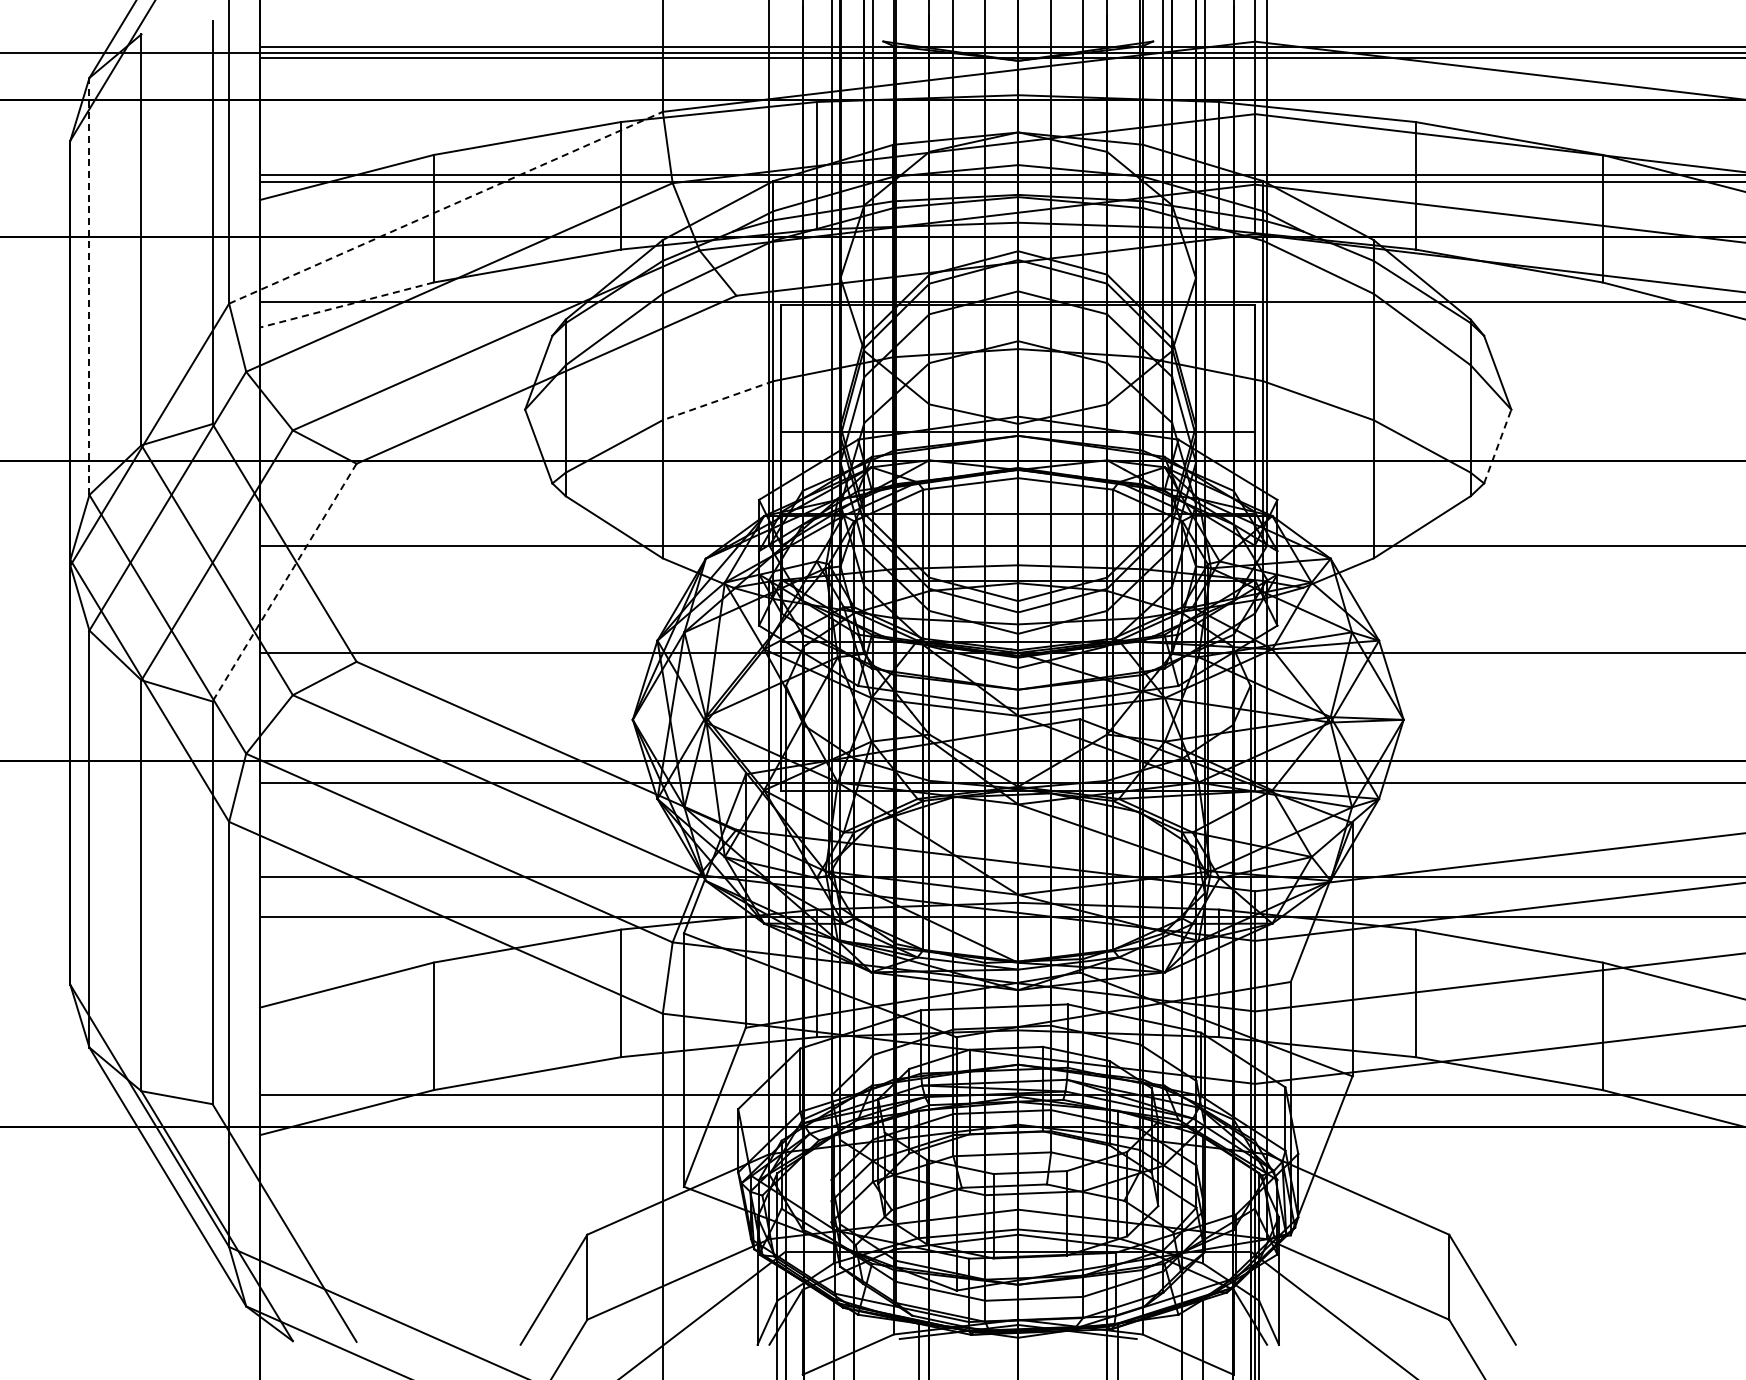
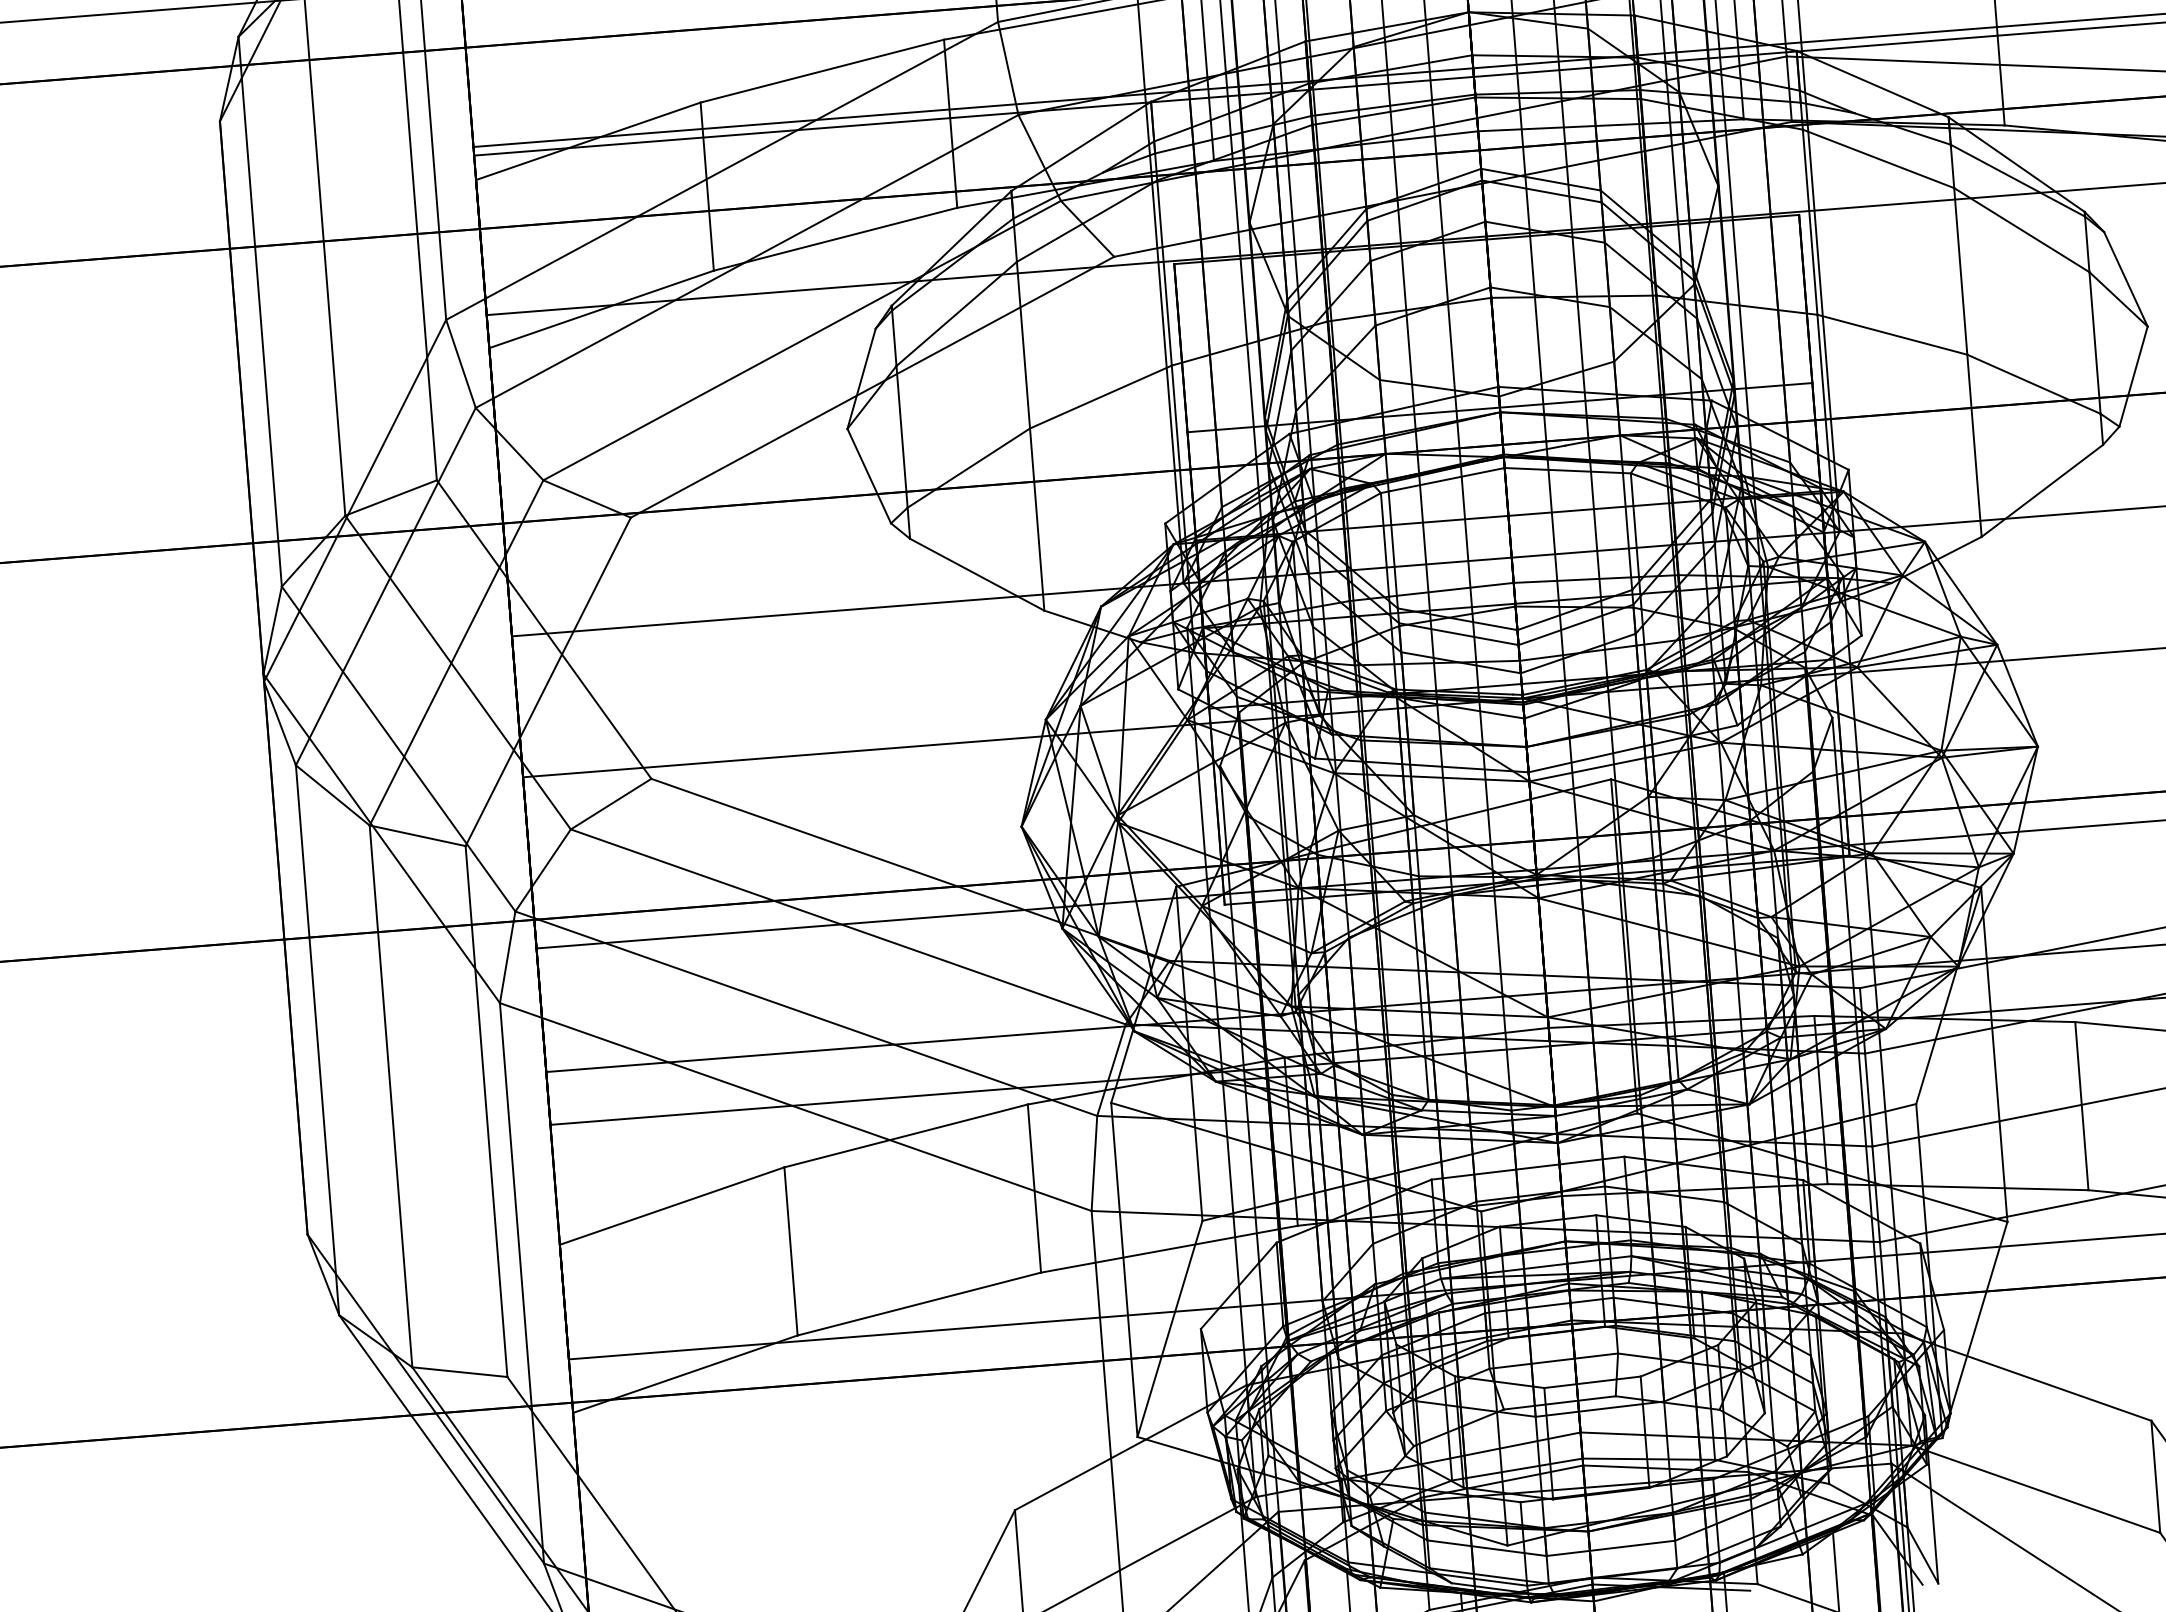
line: (446, 207) -> (722, 170), dashed -> solid
line: (89, 286) -> (260, 311), dashed -> solid
line: (346, 305) -> (601, 310), dashed -> solid
line: (718, 400) -> (1101, 396), dashed -> solid
line: (1497, 446) -> (2133, 376), dashed -> solid
line: (284, 582) -> (548, 681), dashed -> solid

